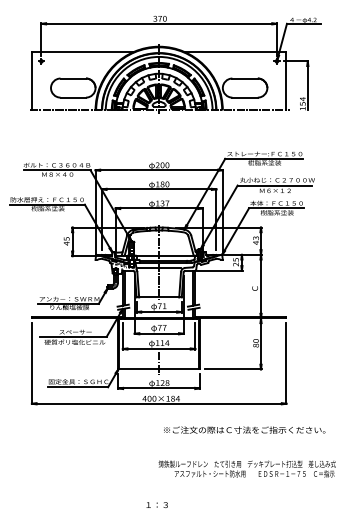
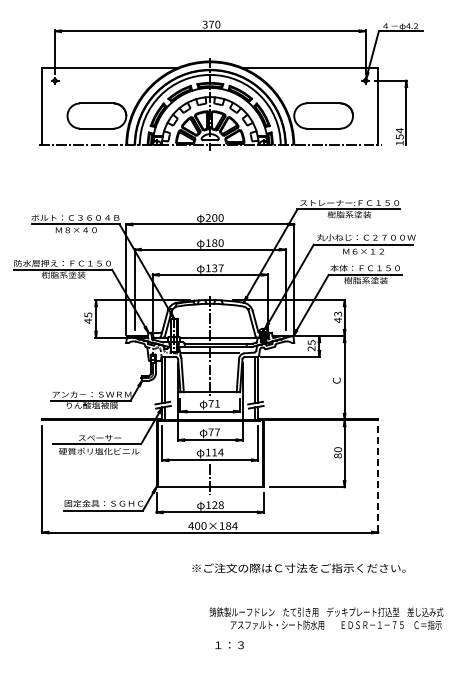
line: (286, 364) -> (378, 480), solid -> dashed
text: (244, 430) -> (298, 568), moved
text: (157, 505) -> (229, 645), moved

